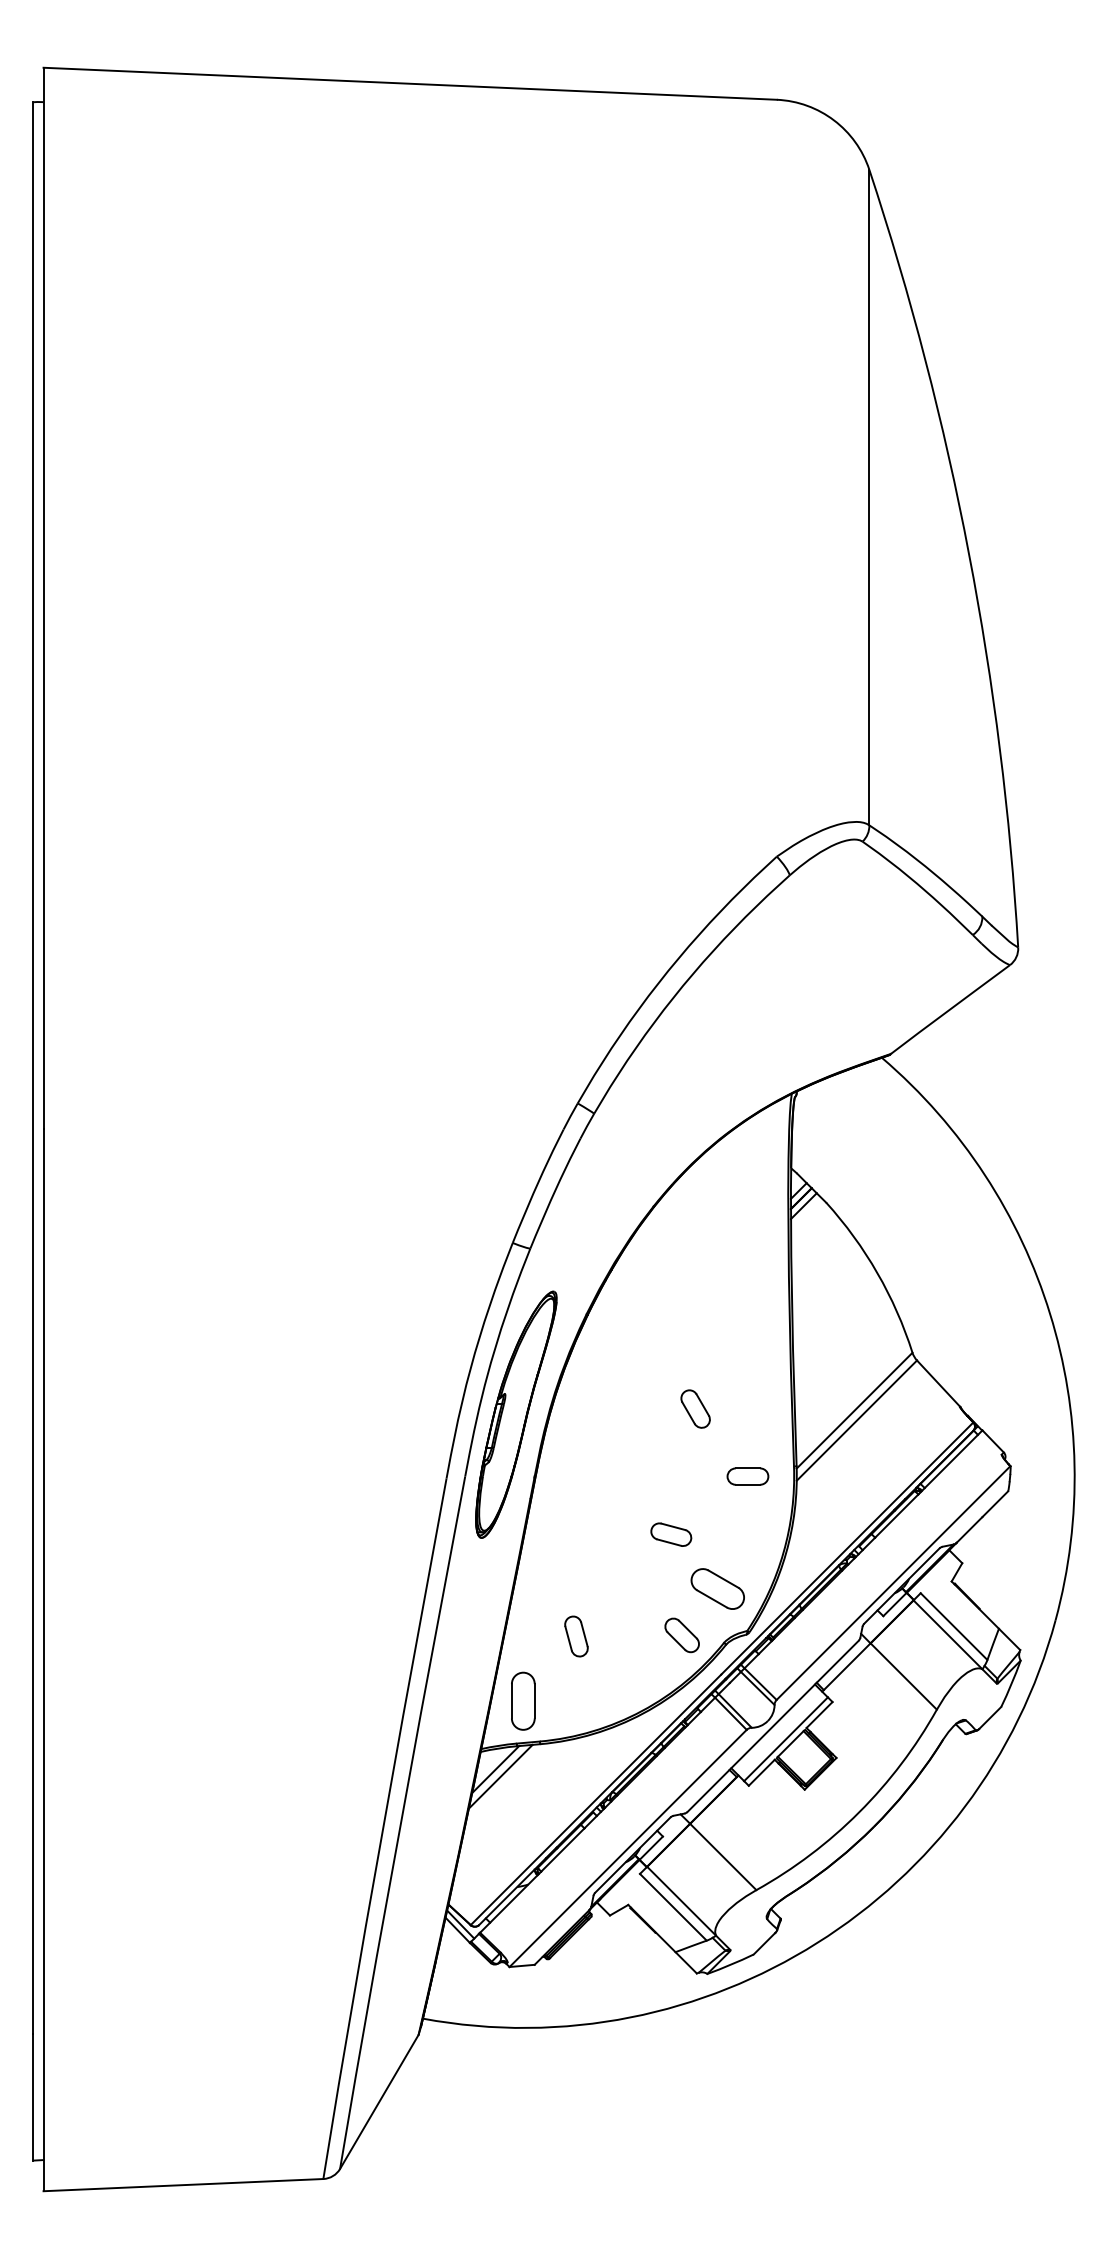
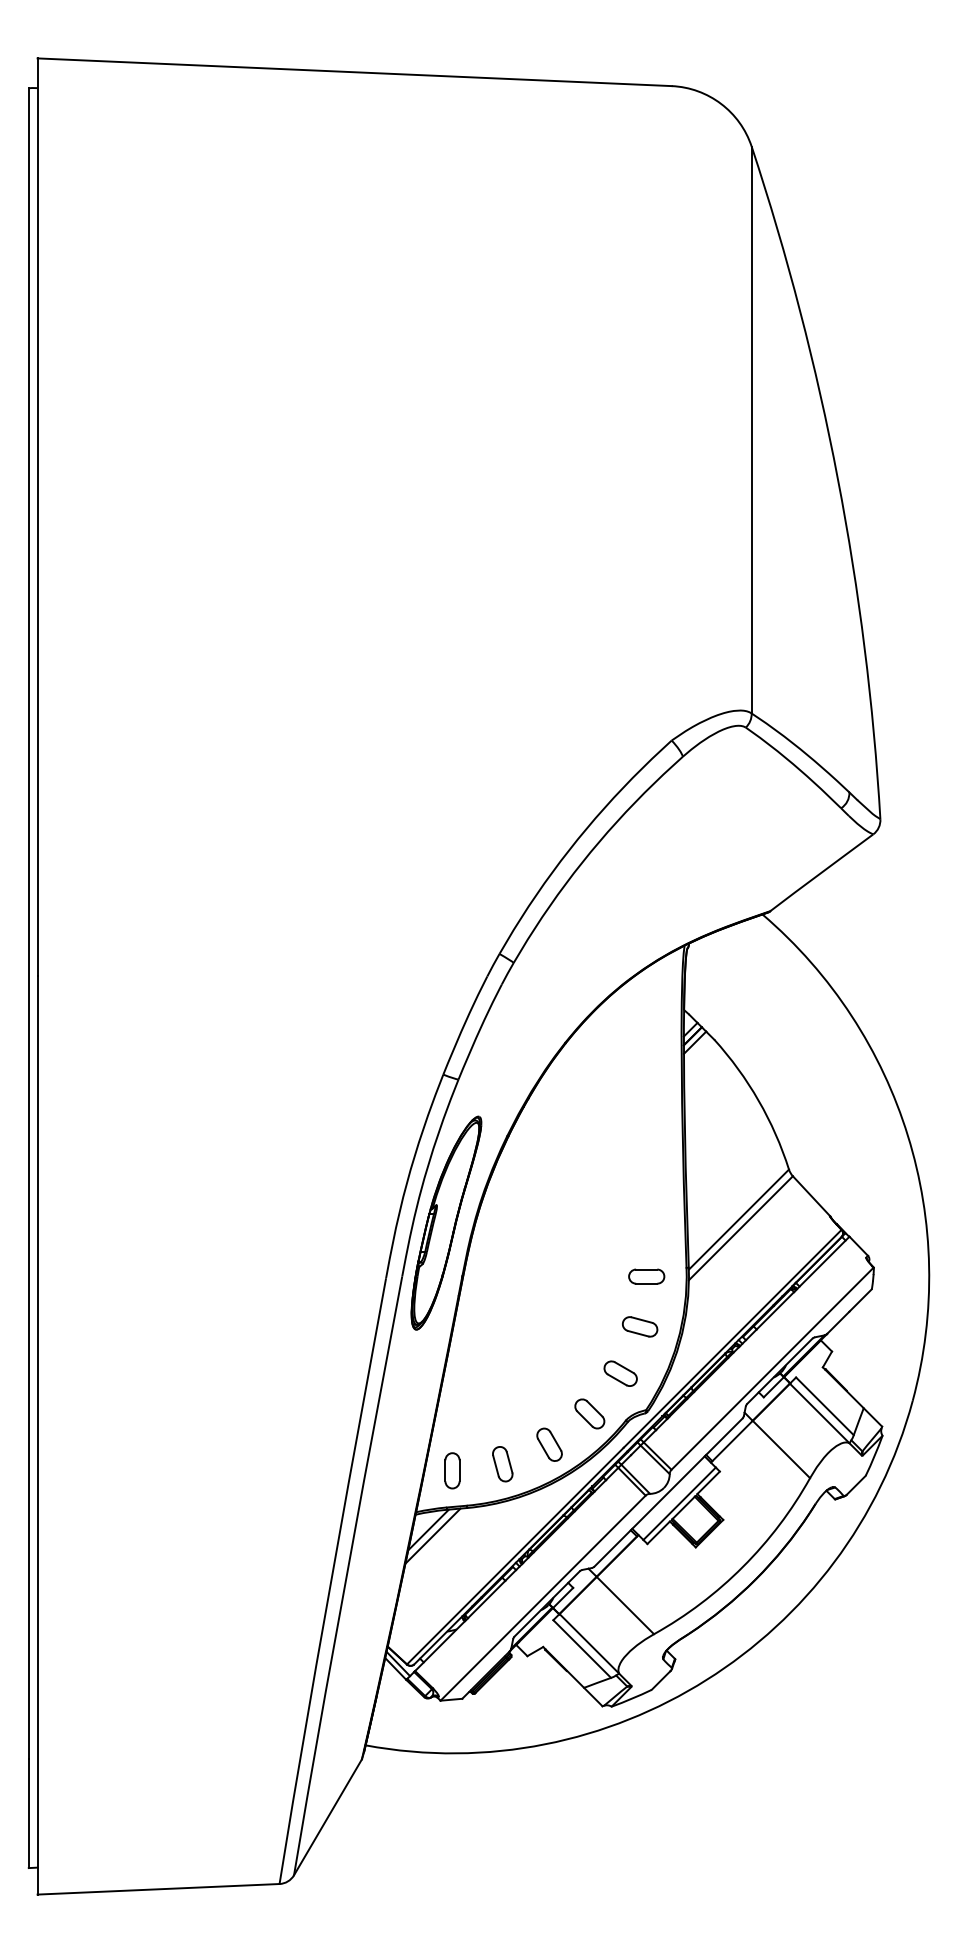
part: (695, 1408) -> (549, 1444), moved
part: (671, 1534) -> (640, 1326), moved
part: (717, 1588) -> (620, 1373), size x0.71
part: (576, 1636) -> (502, 1464), moved
part: (523, 1700) -> (452, 1470), size x0.71

